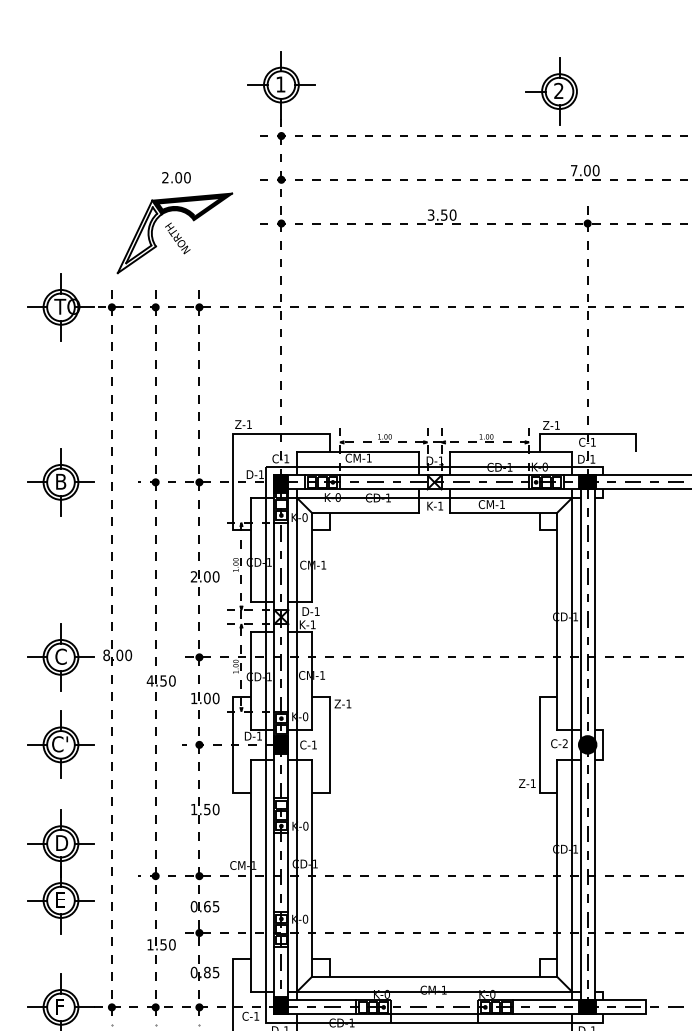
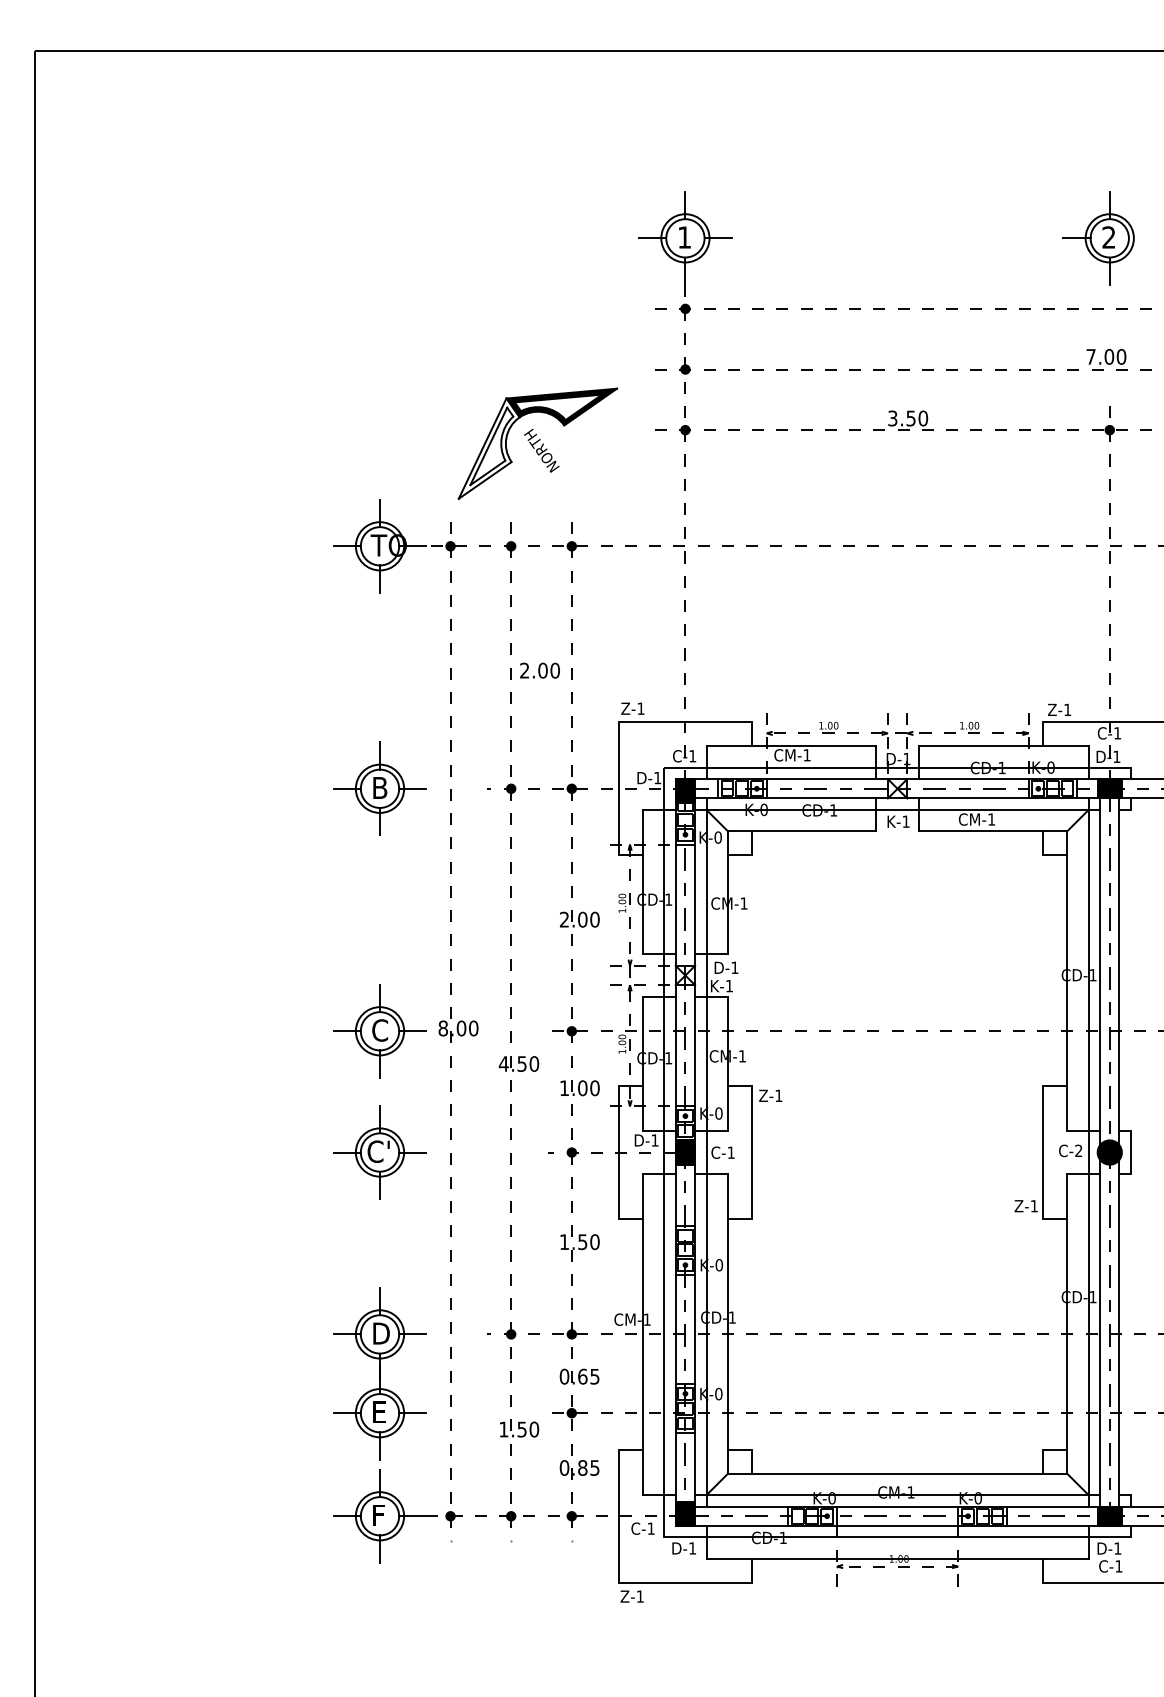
part: (551, 91) -> (1098, 238), moved
text: (176, 177) -> (539, 670), moved
part: (60, 871) -> (379, 1373), moved
line: (434, 1000) -> (897, 1506), added

